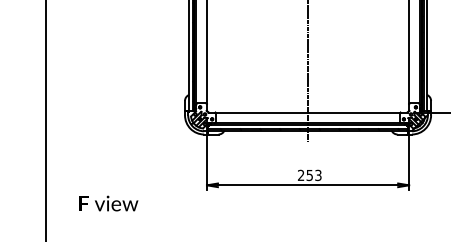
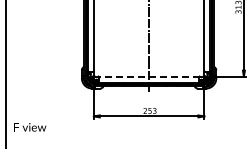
line: (308, 112) -> (149, 76), solid -> dashed
text: (109, 203) -> (30, 127), moved

